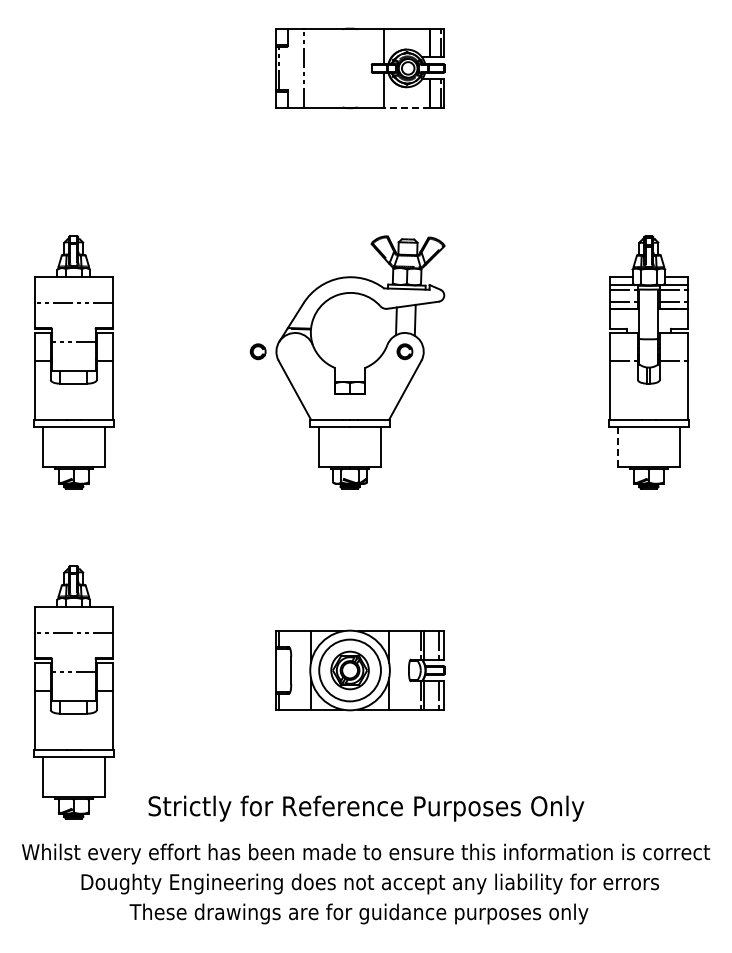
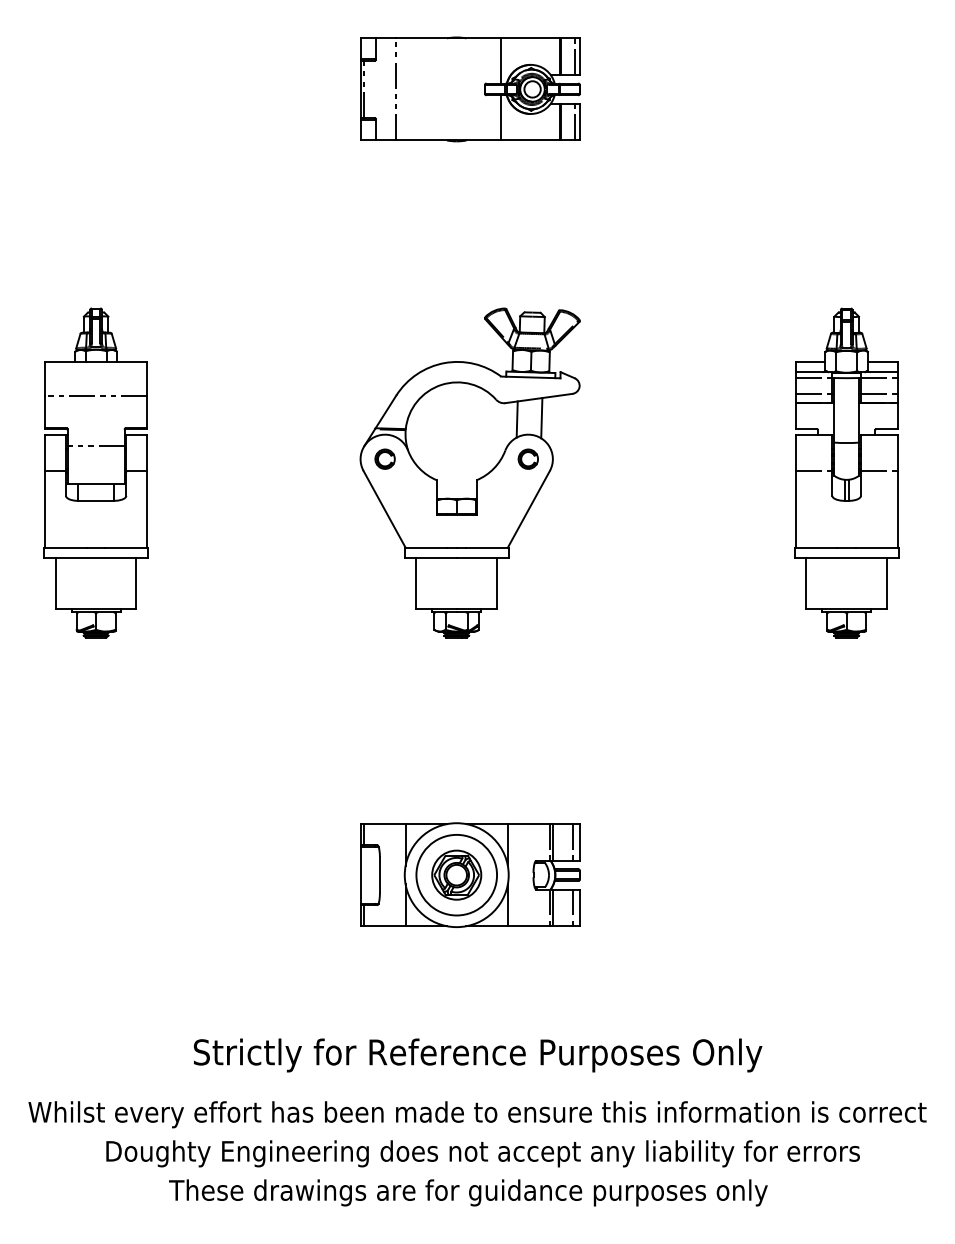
line: (406, 107) -> (530, 140), dashed -> solid
part: (257, 351) -> (384, 458), moved
line: (618, 446) -> (807, 582), dashed -> solid
part: (73, 692) -> (95, 903), removed

